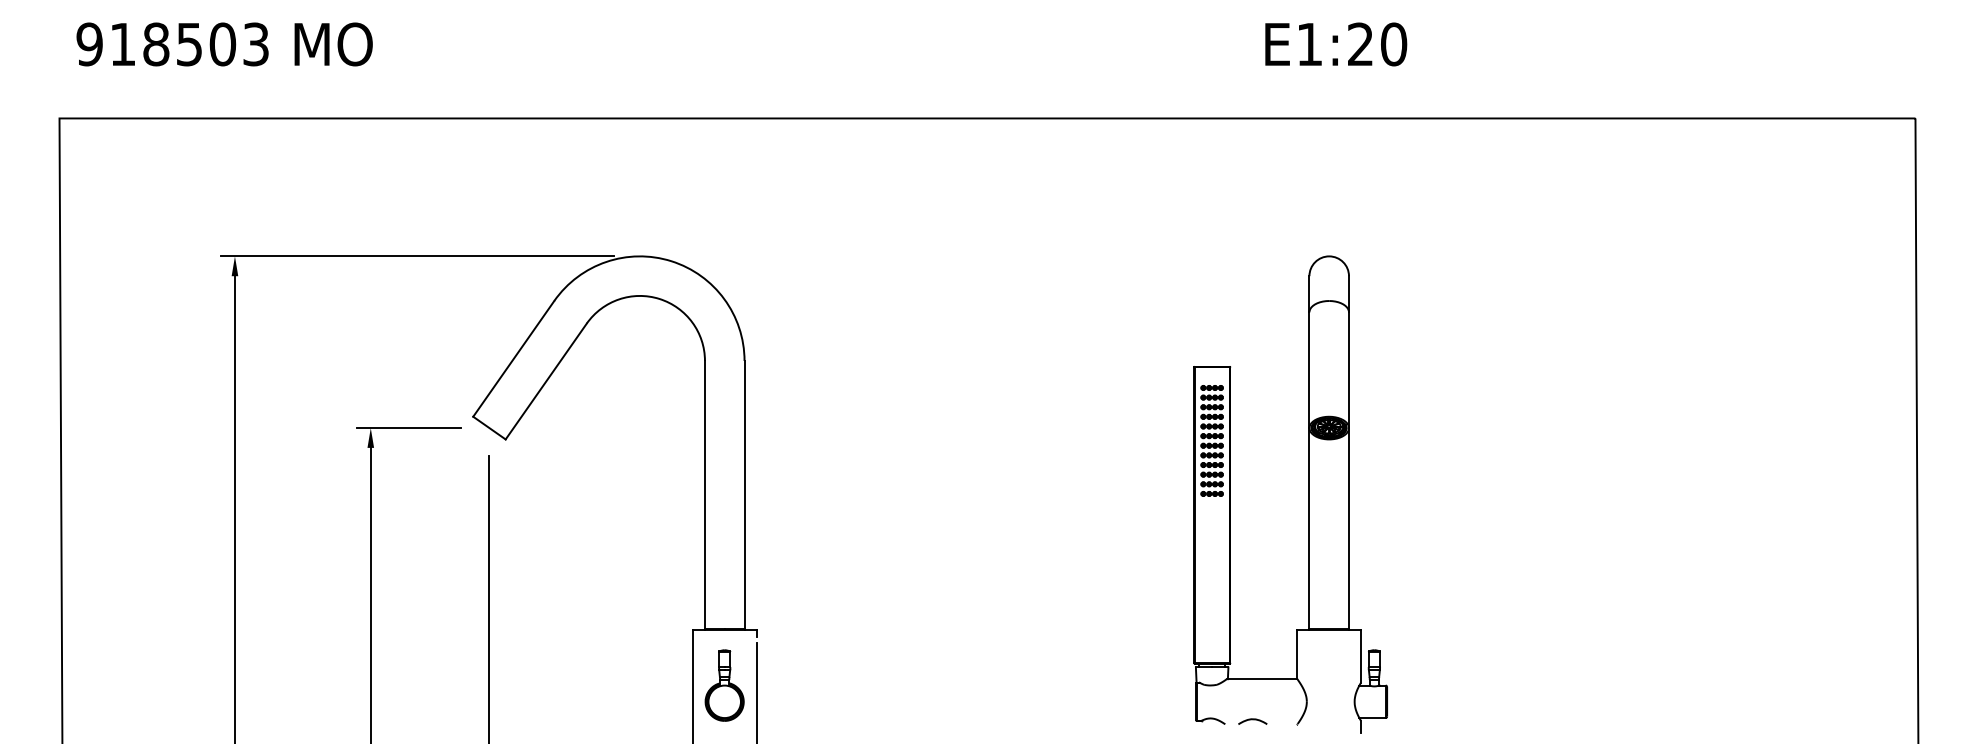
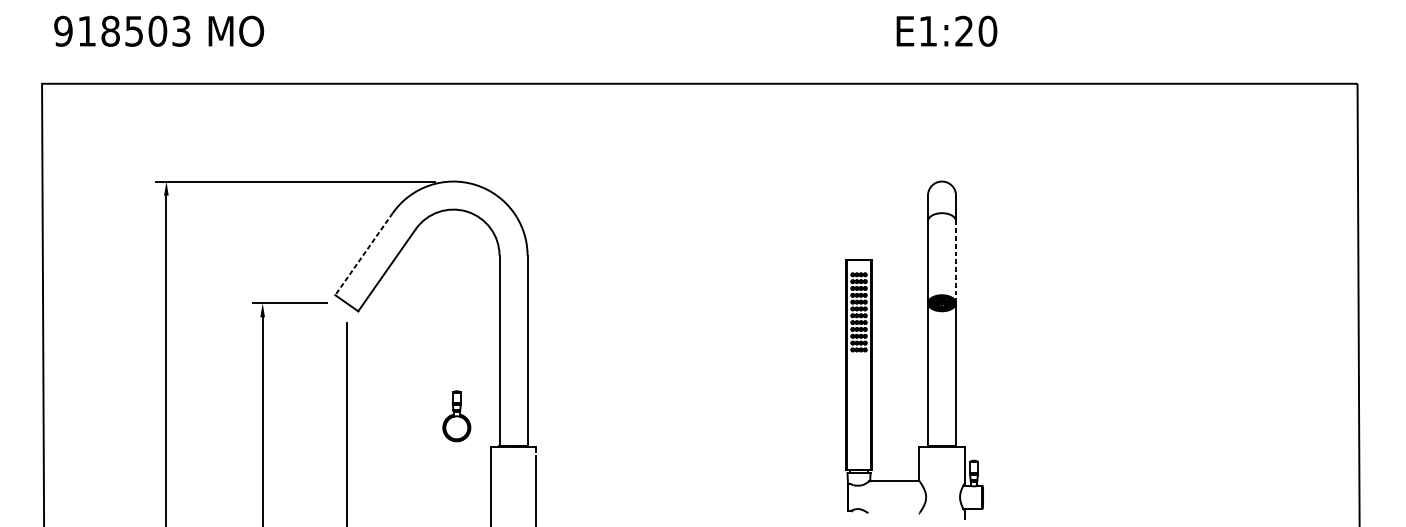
line: (513, 358) -> (363, 253), solid -> dashed
line: (1349, 370) -> (956, 262), solid -> dashed
part: (724, 685) -> (456, 416), moved
curve: (1252, 720) -> (887, 510), removed

